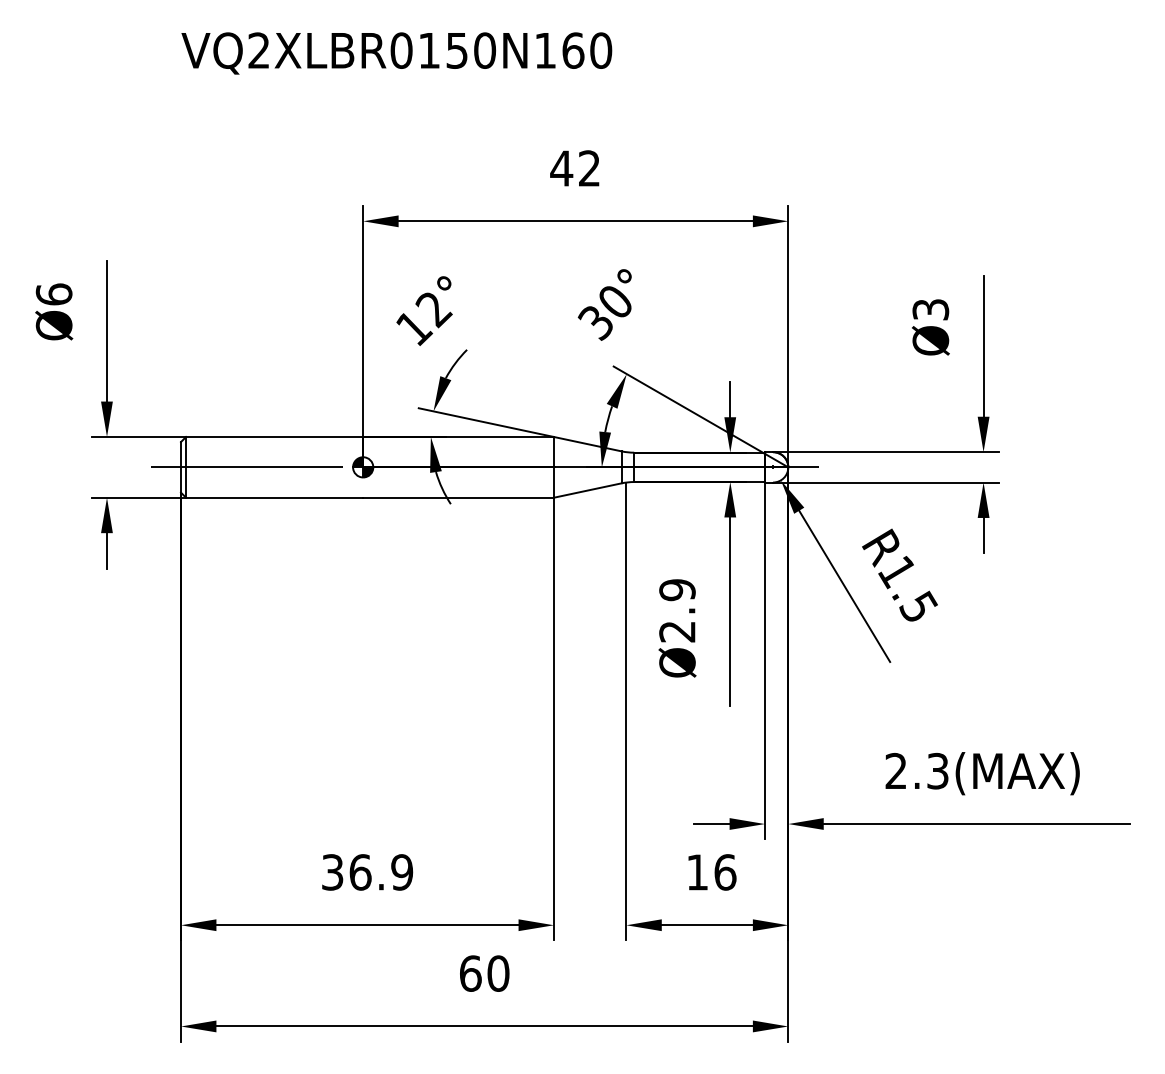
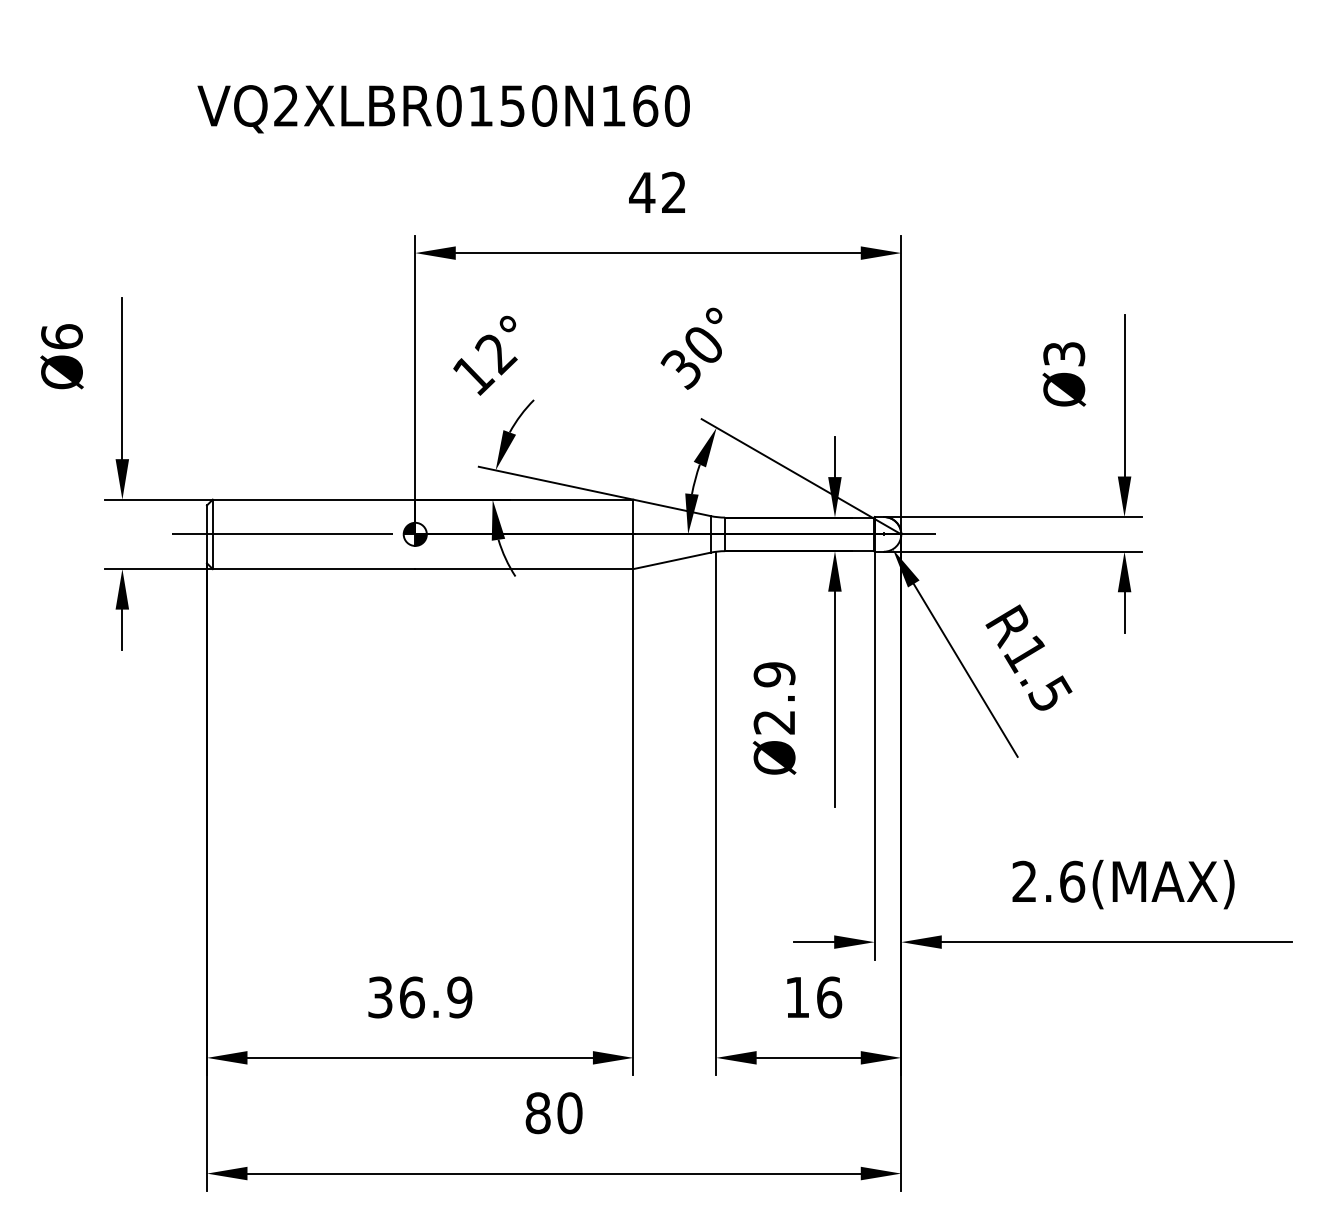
text: (396, 53) -> (443, 109), moved
text: (938, 770) -> (1072, 881), 2.3(MAX) -> 2.6(MAX)
text: (470, 973) -> (537, 1113), 60 -> 80

